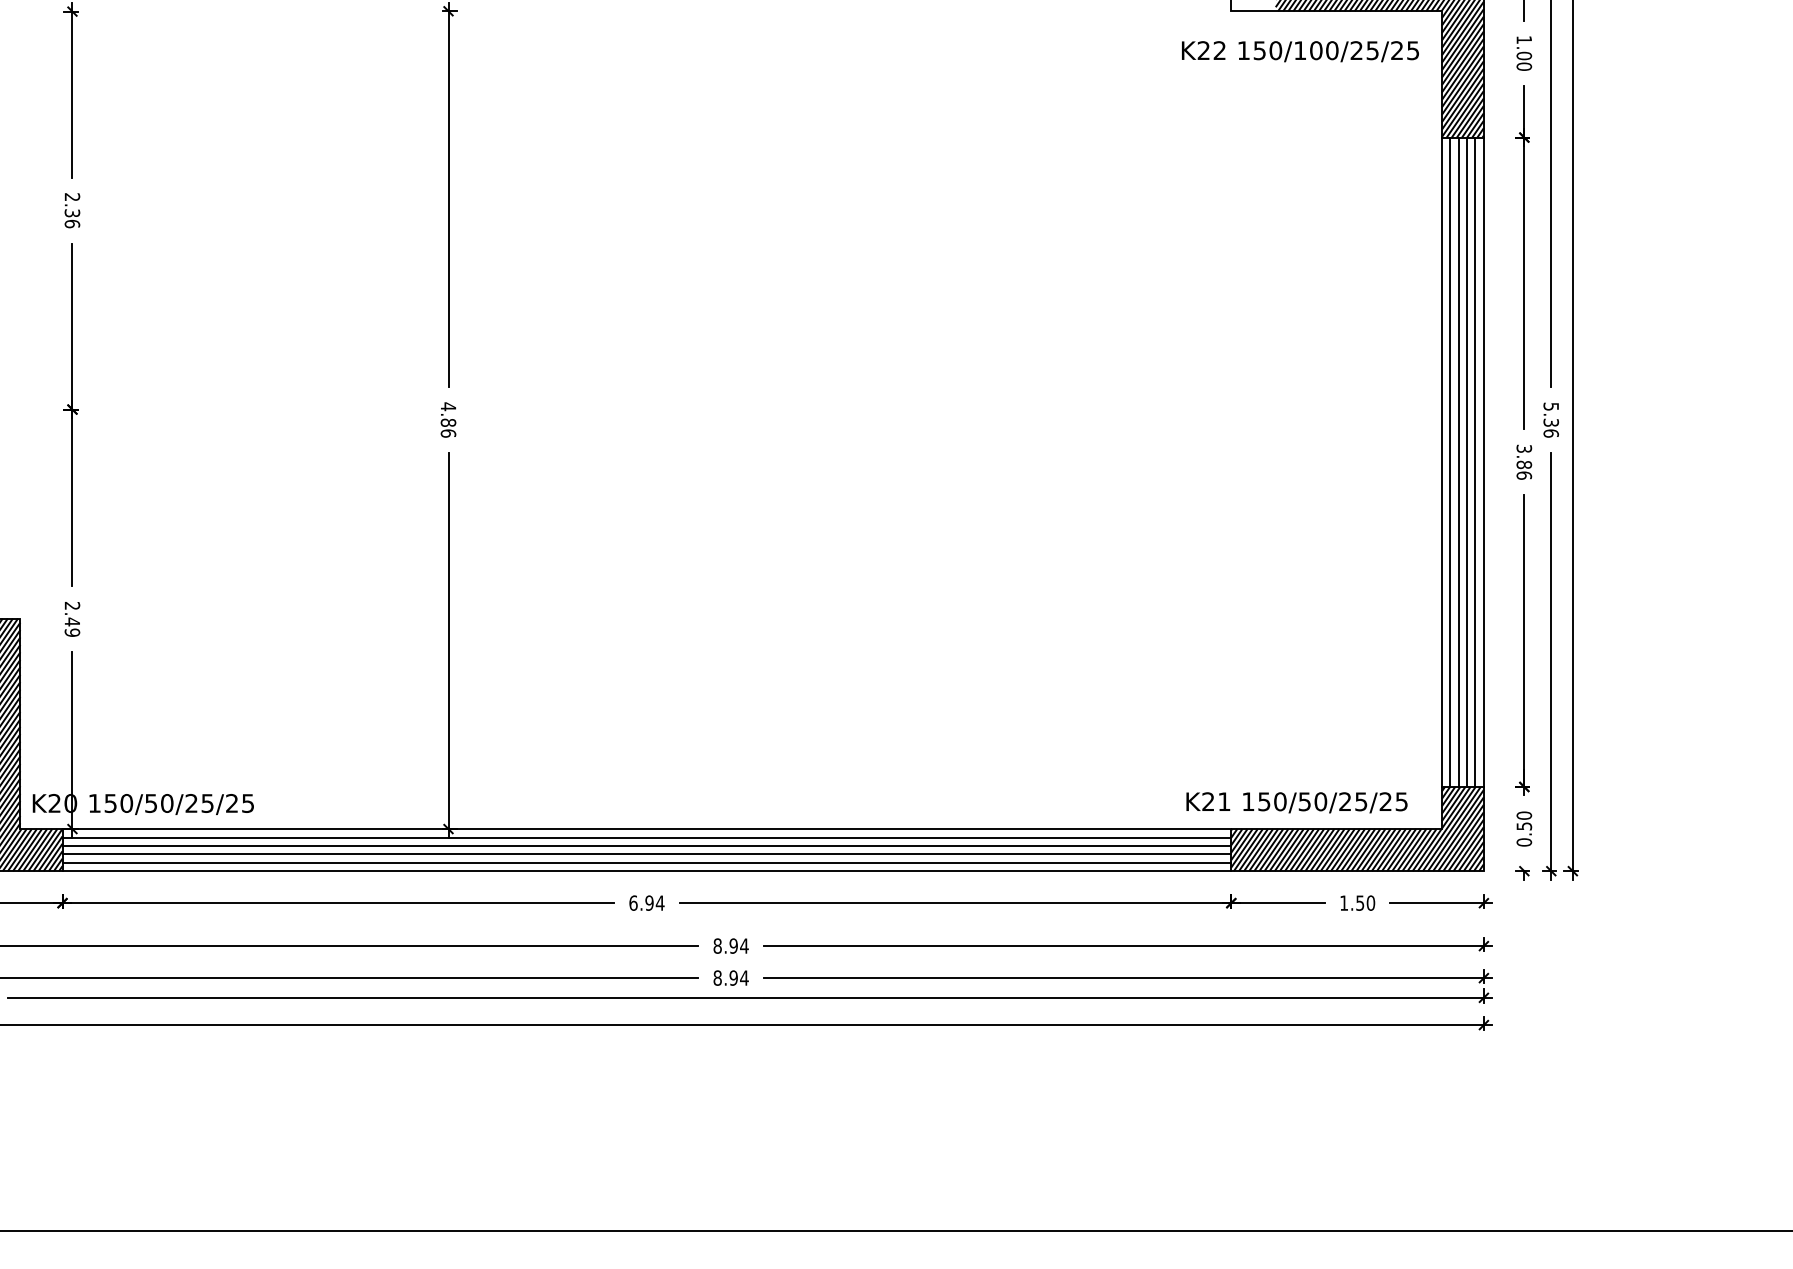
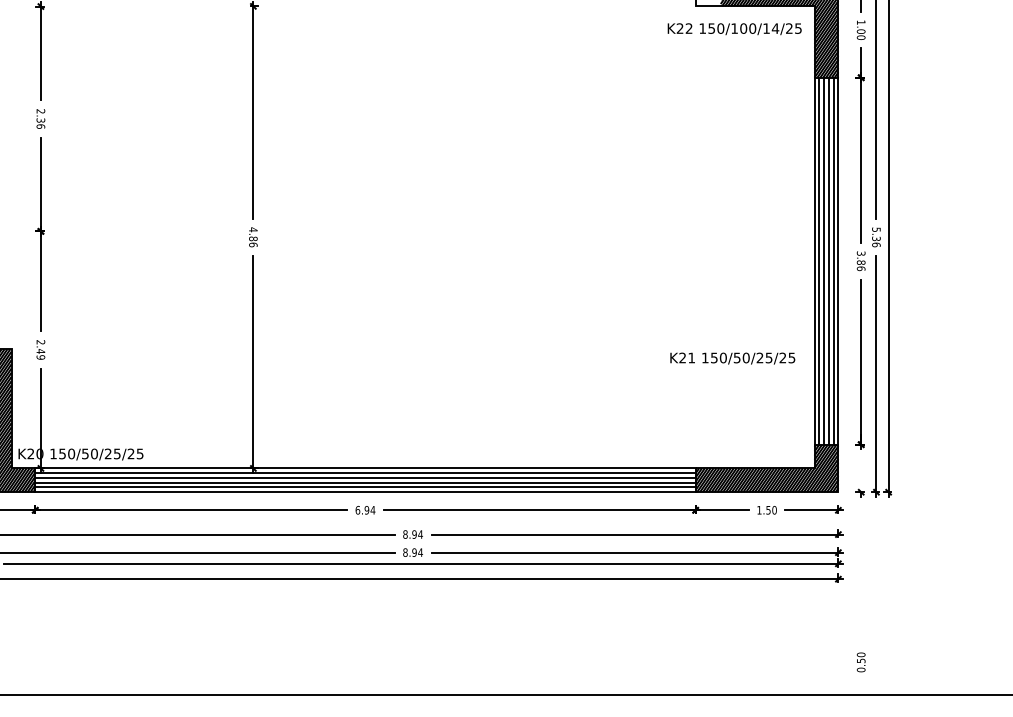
text: (1365, 50) -> (771, 28), 150/100/25/25 -> 150/100/14/25
text: (1296, 802) -> (732, 358), moved
text: (1523, 829) -> (860, 662), moved

